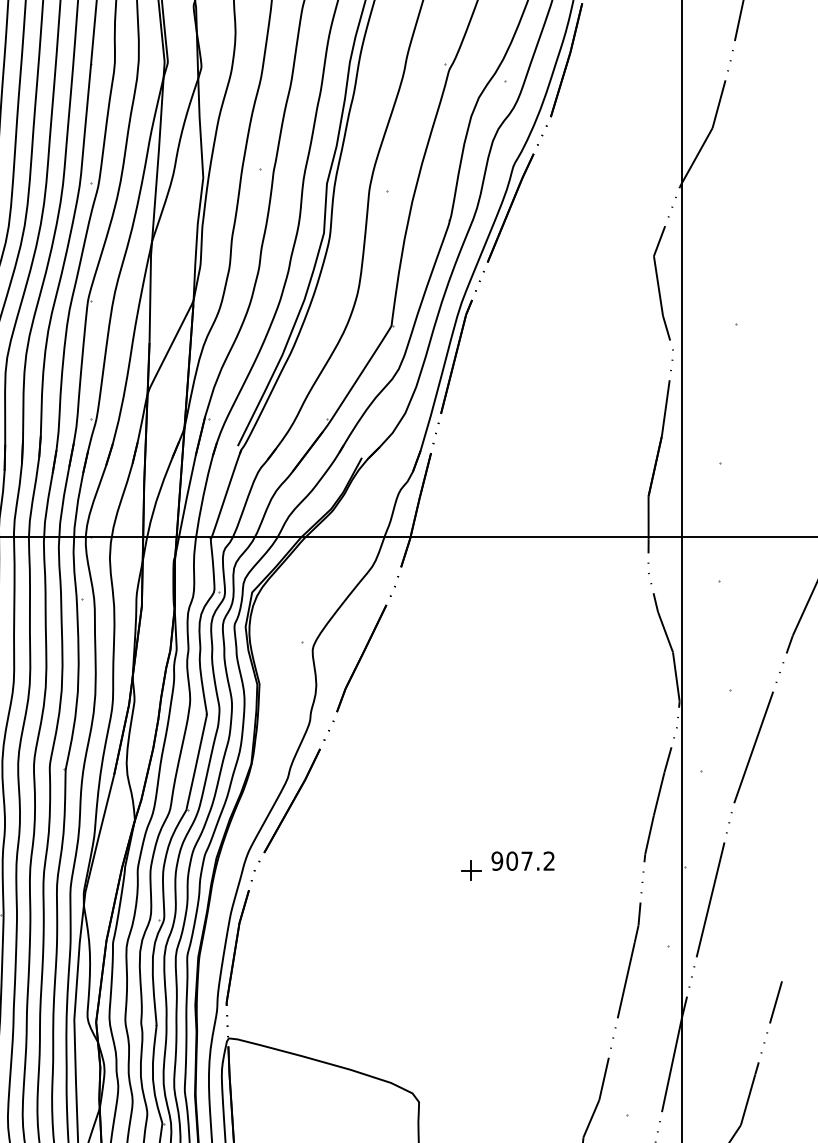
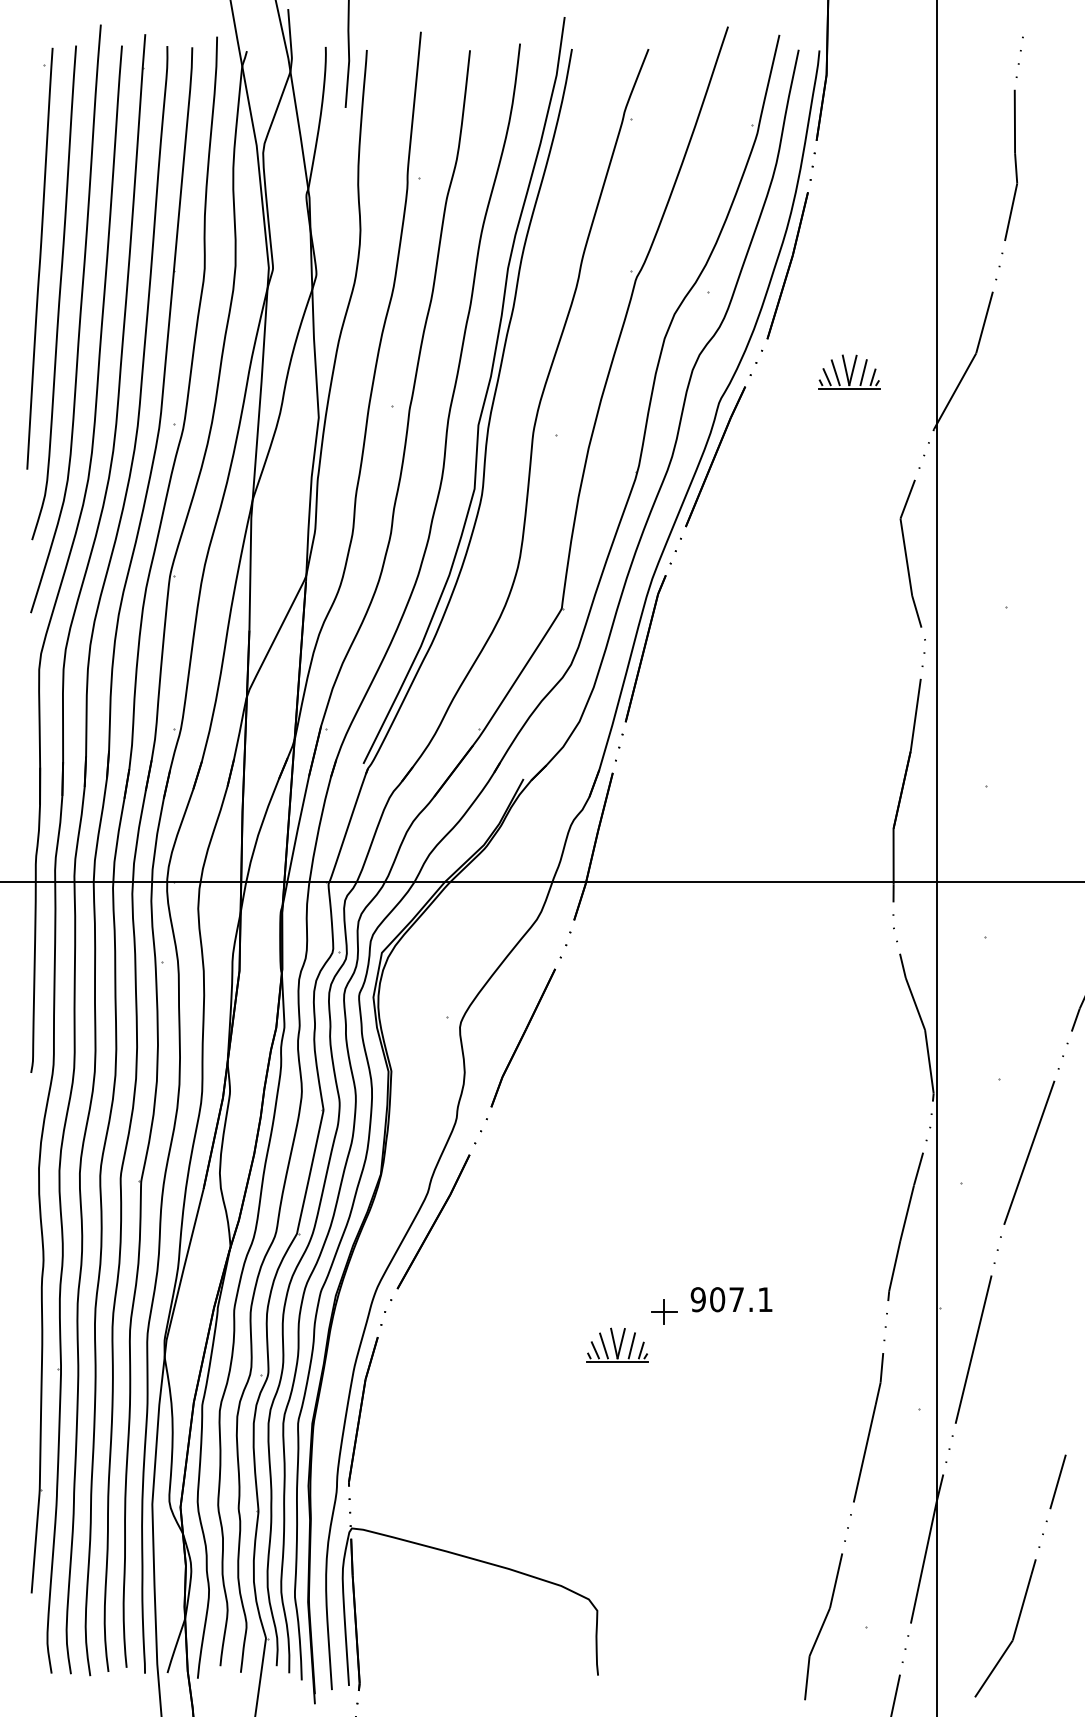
part: (614, 142) -> (849, 371), added
text: (549, 861) -> (765, 1299), 907.2 -> 907.1
part: (434, 895) -> (617, 1344), added

